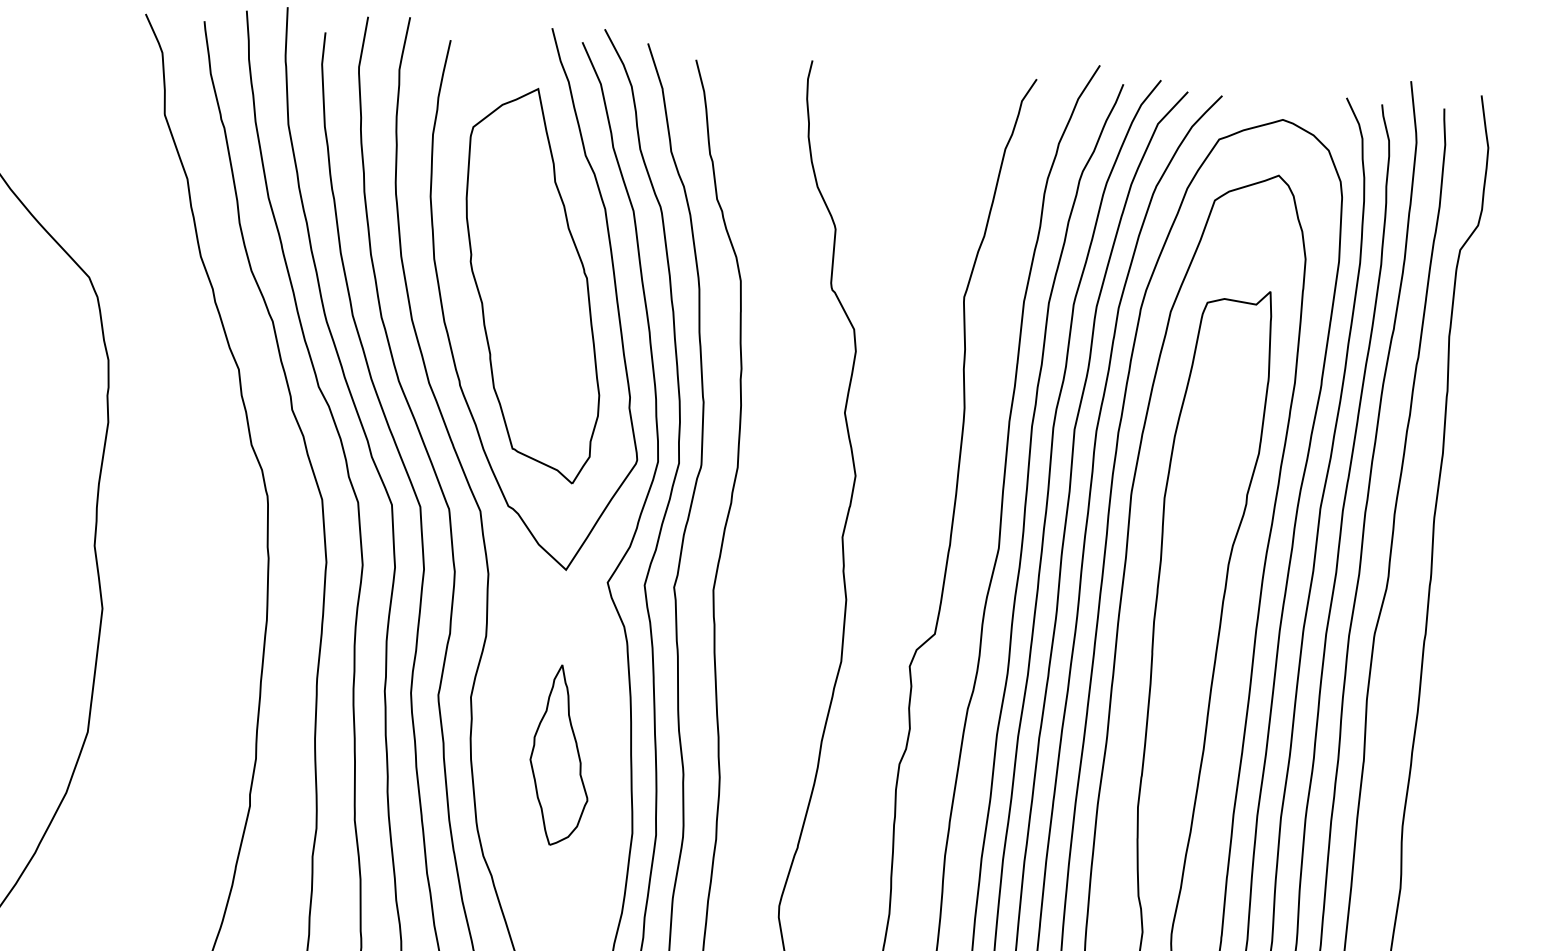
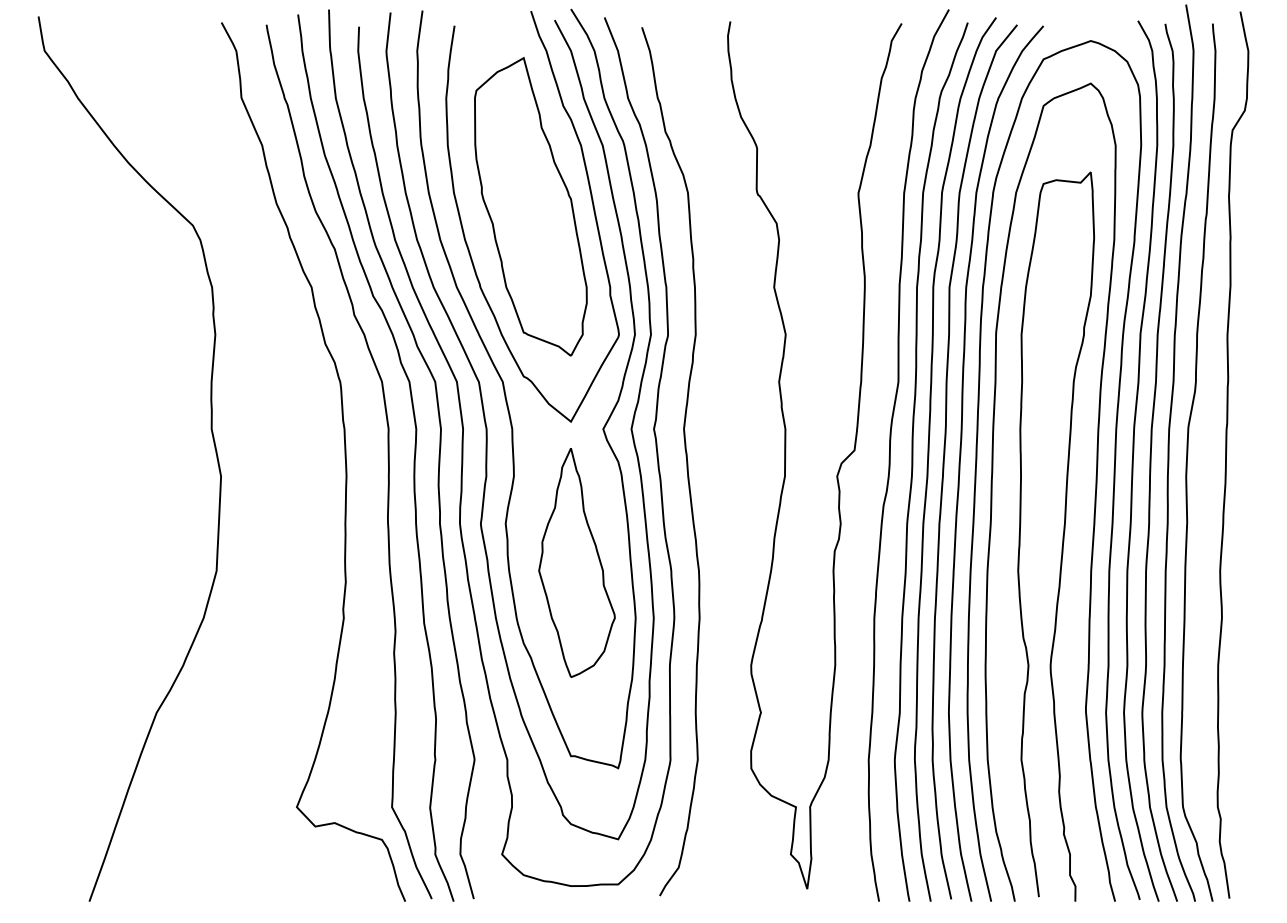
part: (560, 754) -> (576, 562), size x1.67

